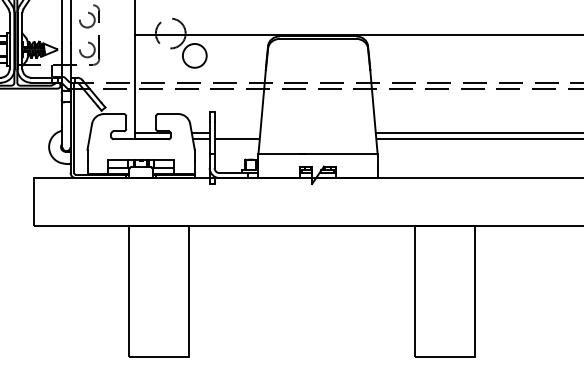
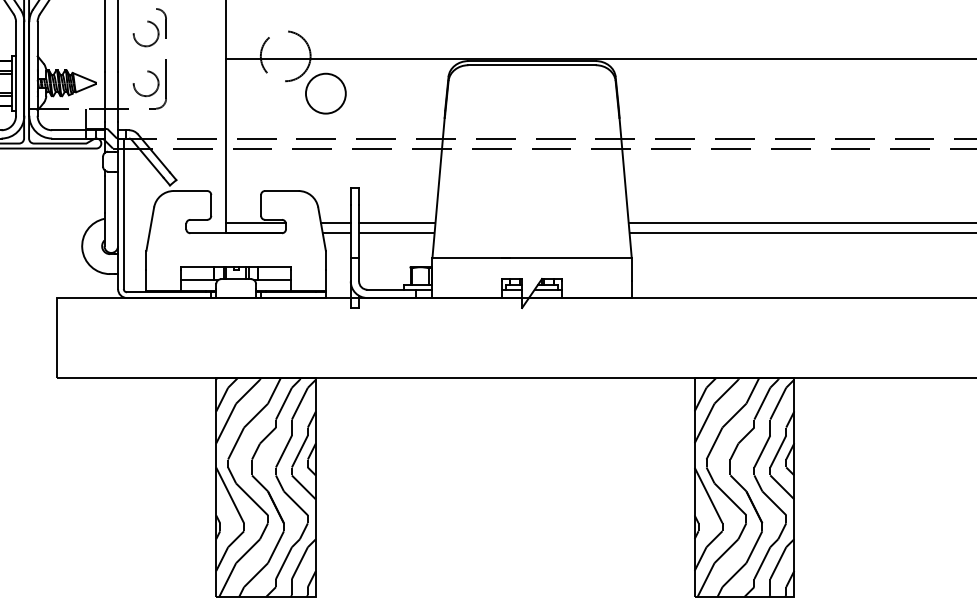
line: (237, 133) -> (397, 223), added
hatch: (158, 290) -> (265, 486), added
hatch: (444, 290) -> (743, 486), added

